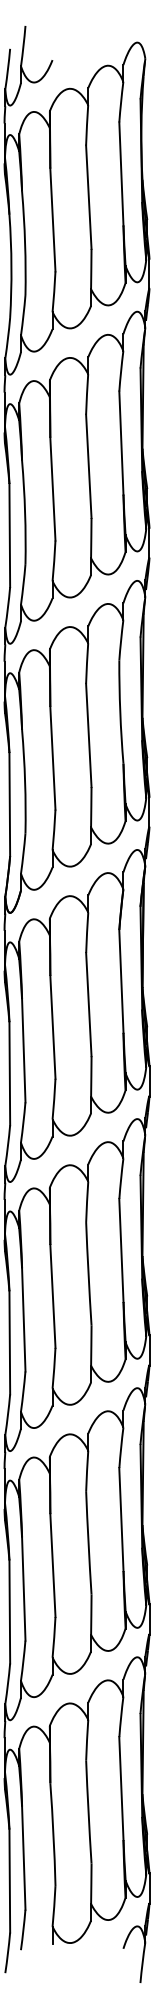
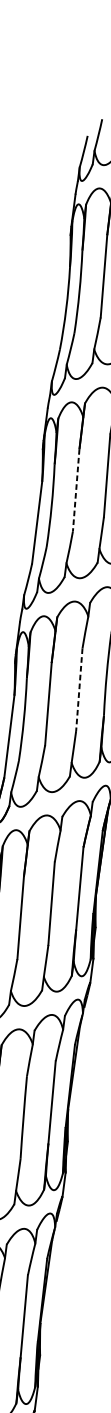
line: (52, 489) -> (75, 490), solid -> dashed
line: (88, 735) -> (79, 689), solid -> dashed

